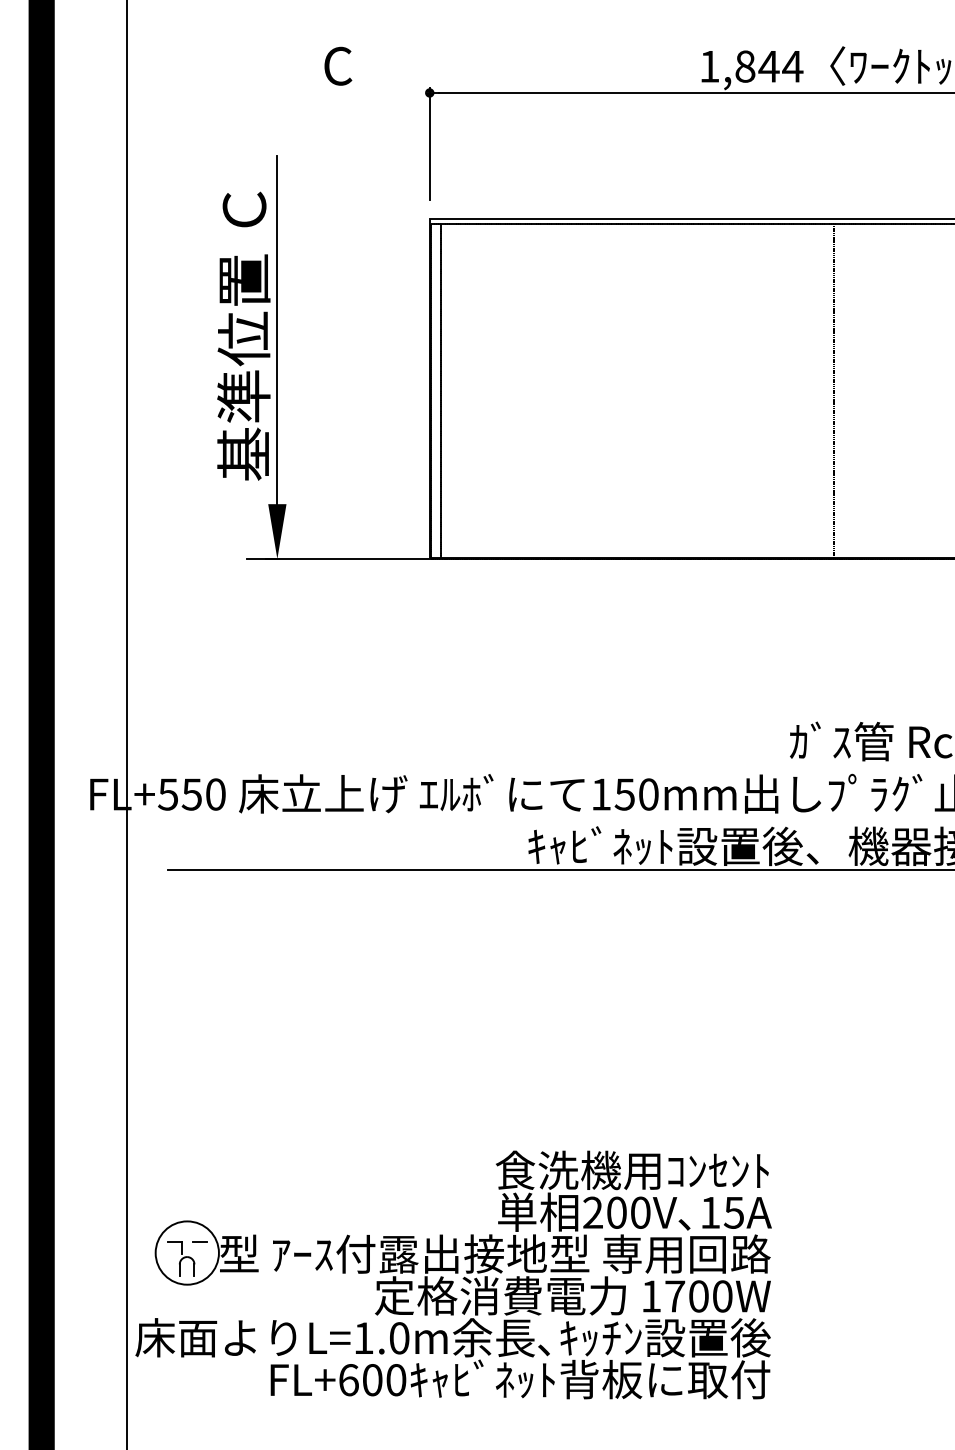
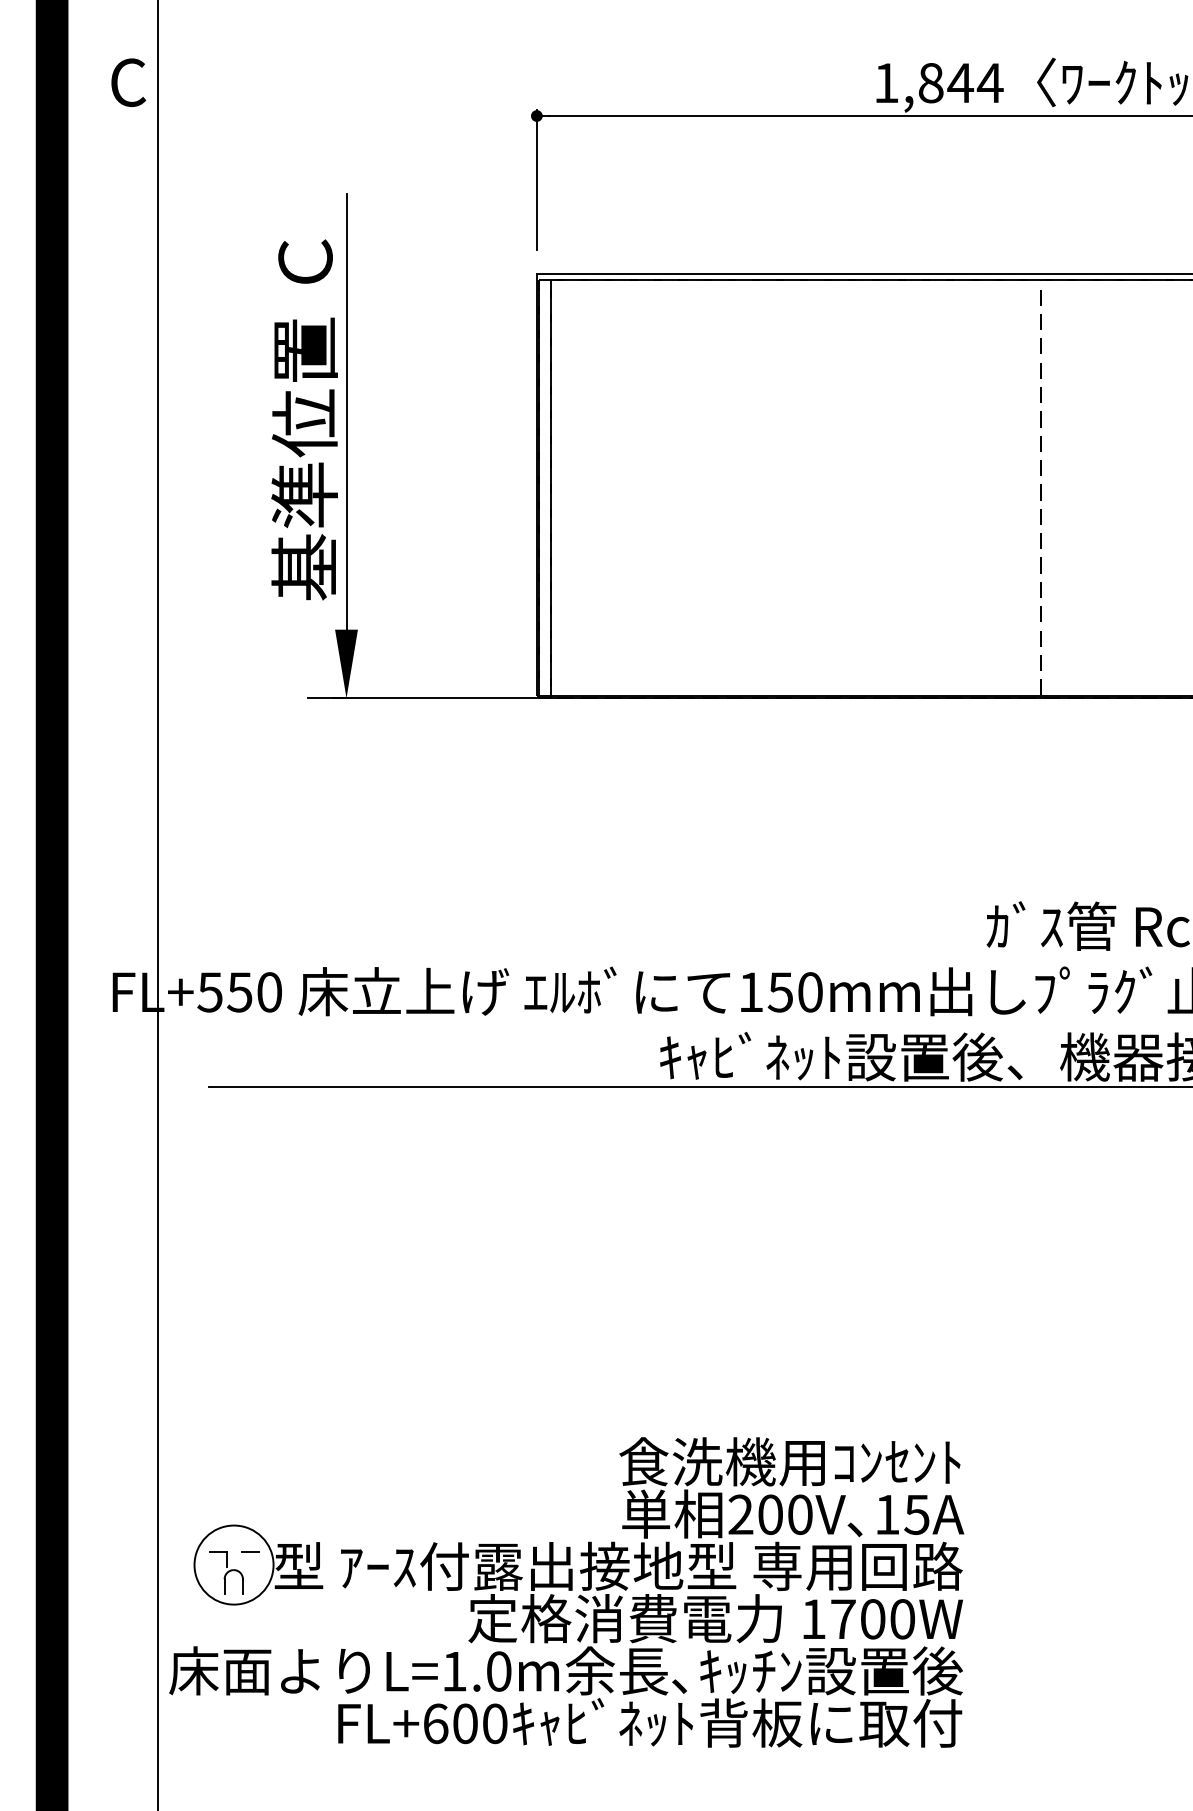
text: (338, 66) -> (128, 82), moved

